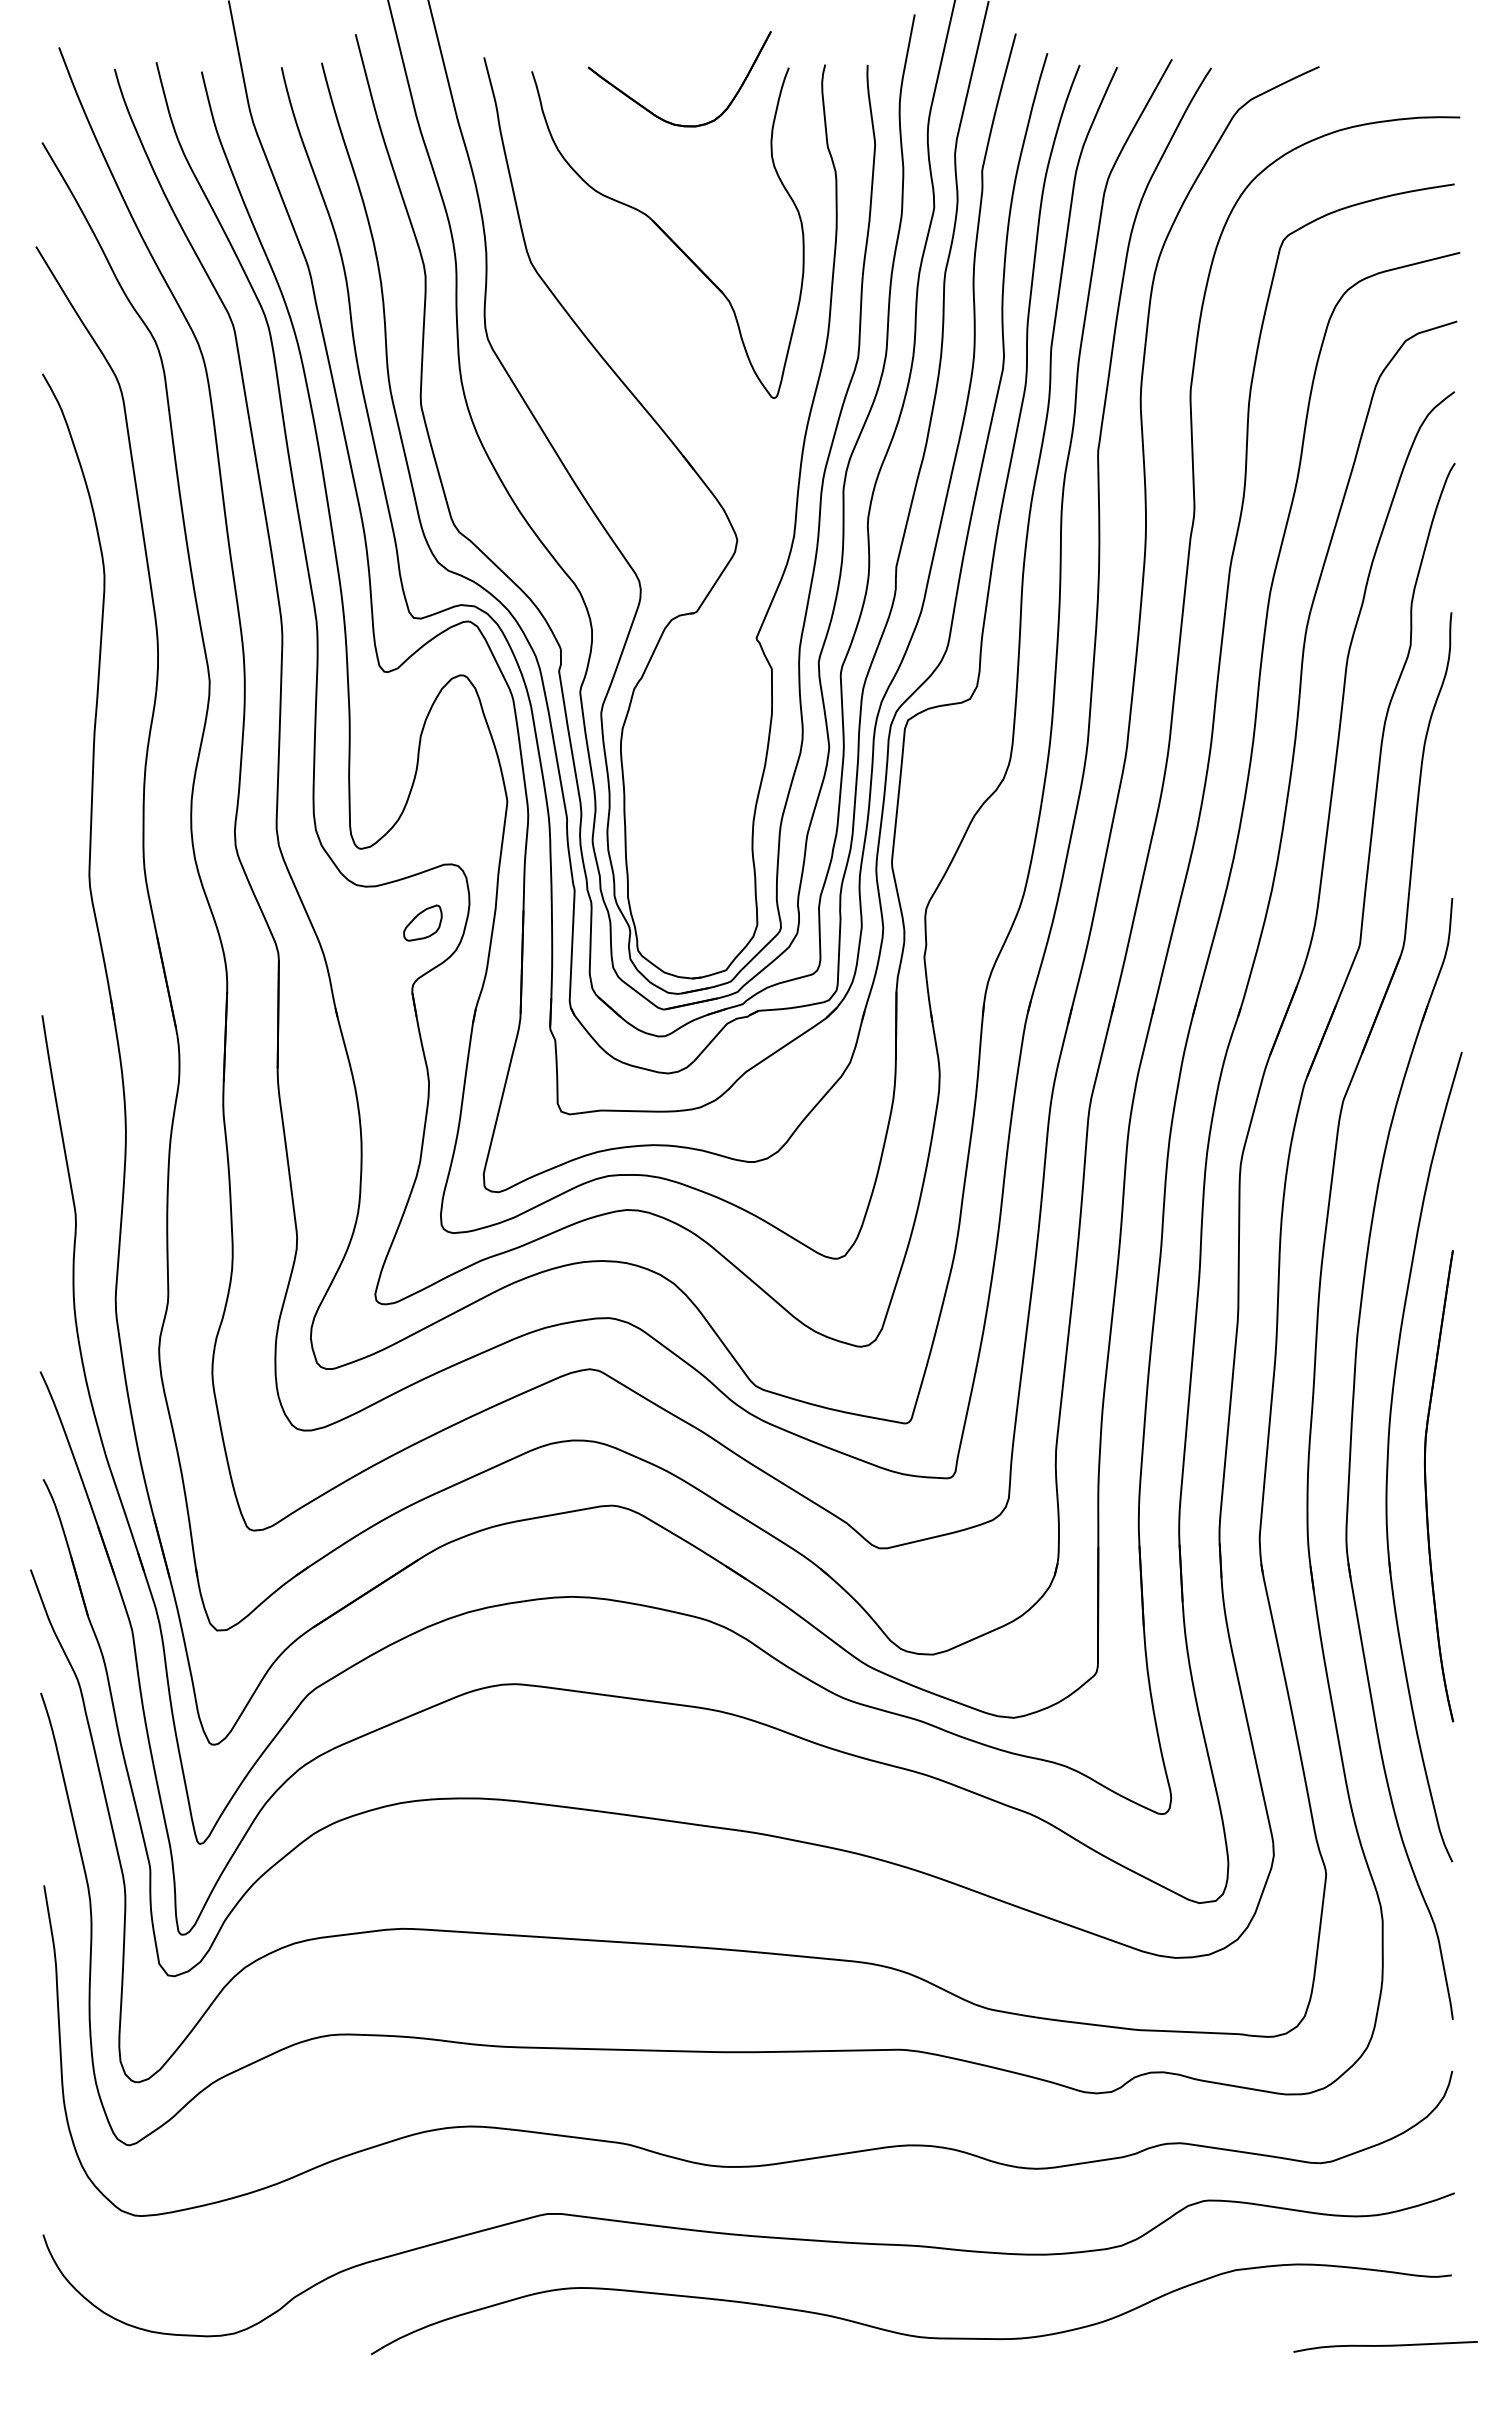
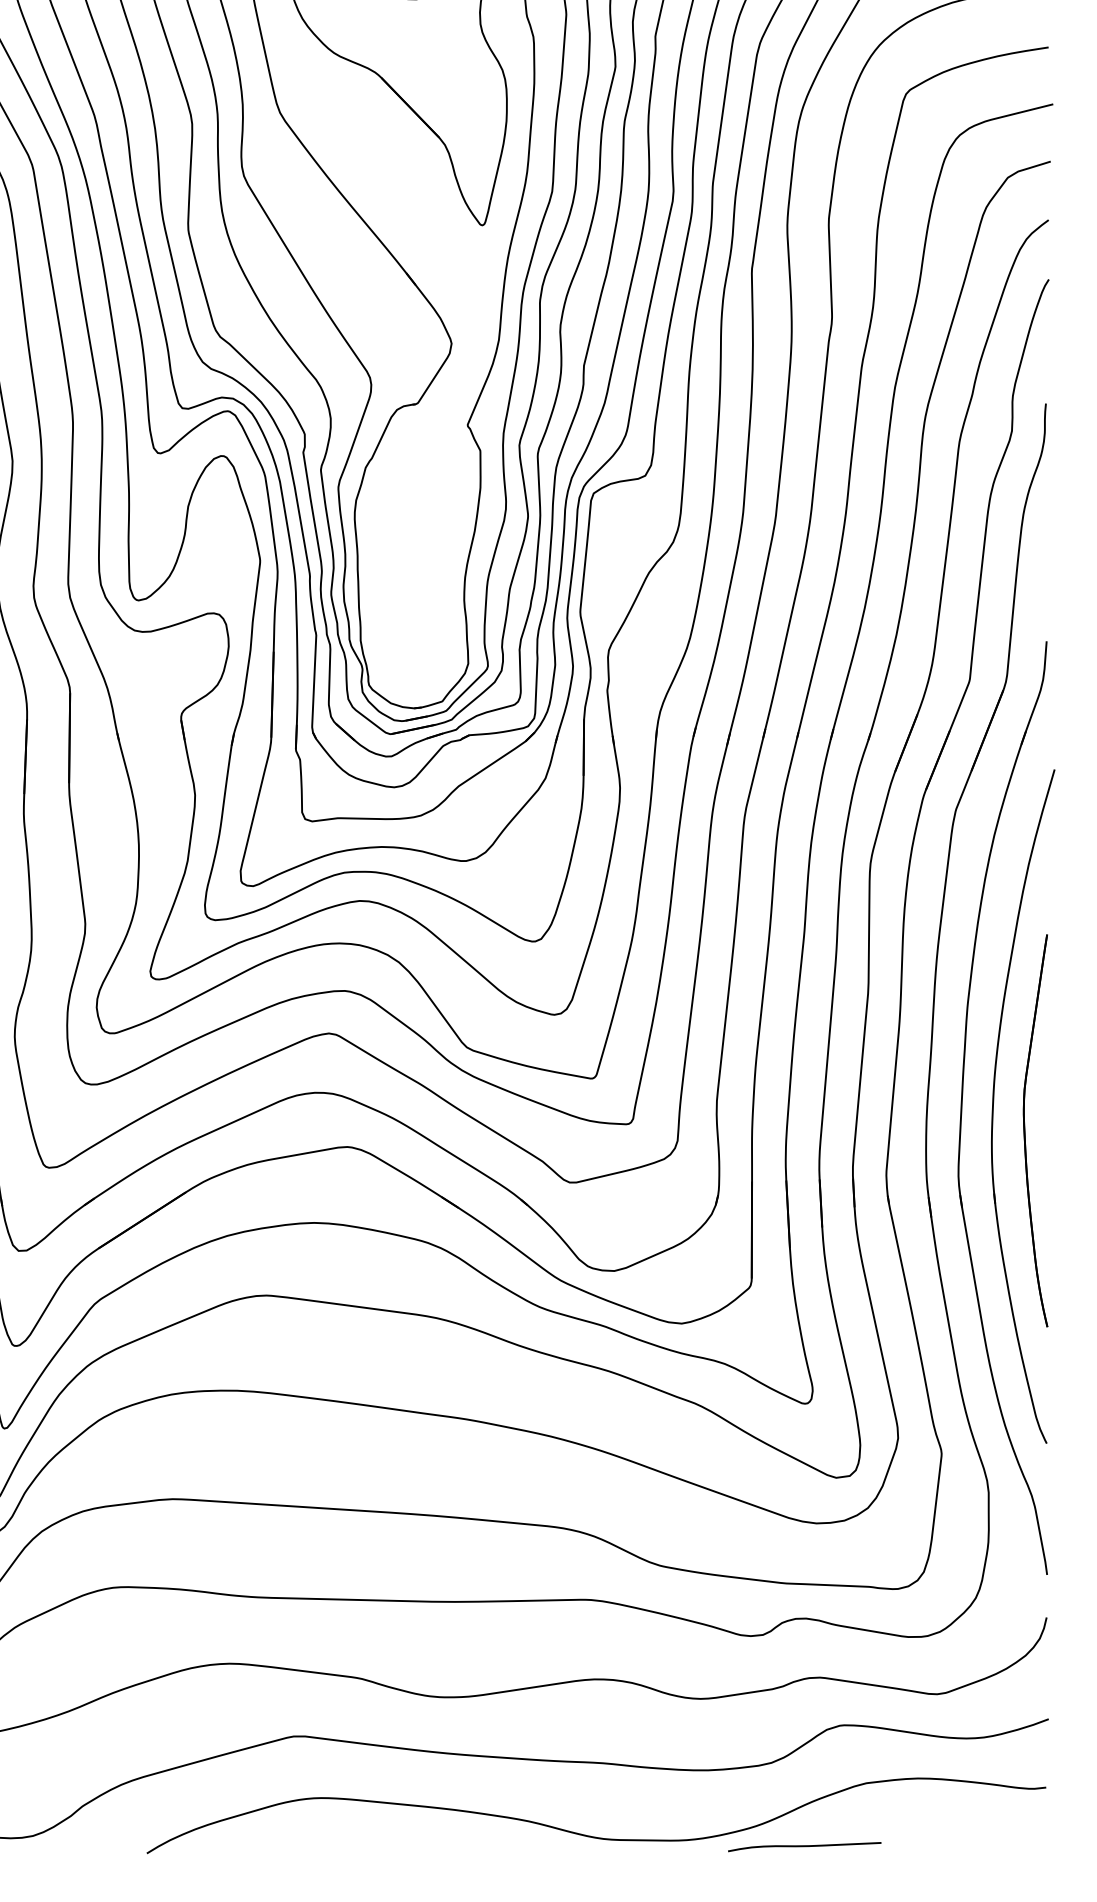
part: (422, 922) -> (189, 661), removed
curve: (1385, 2346) -> (804, 1846), moved

